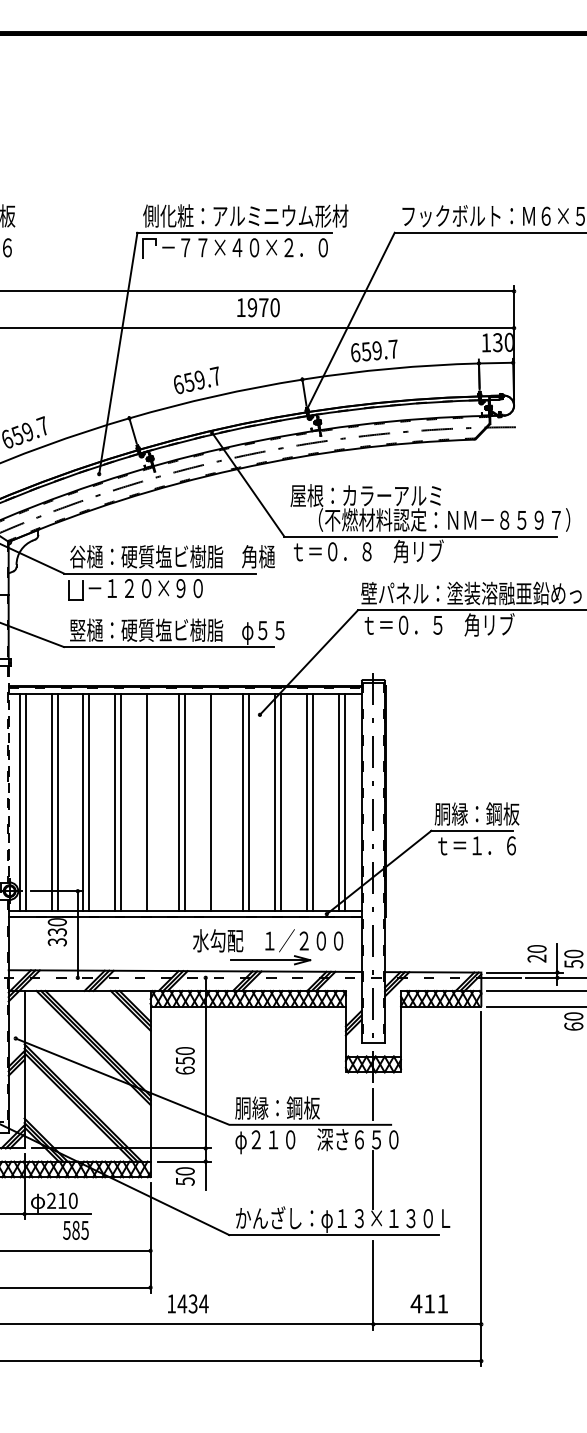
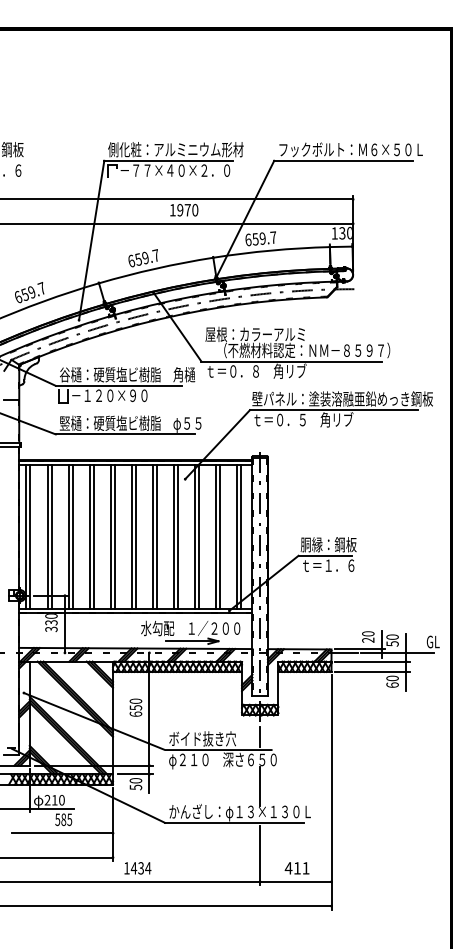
line: (9, 775) -> (19, 519), dashed -> solid
line: (152, 801) -> (114, 536), added
line: (216, 801) -> (156, 536), added
text: (286, 1107) -> (202, 738), 胴縁：鋼板 -> ボイド抜き穴

